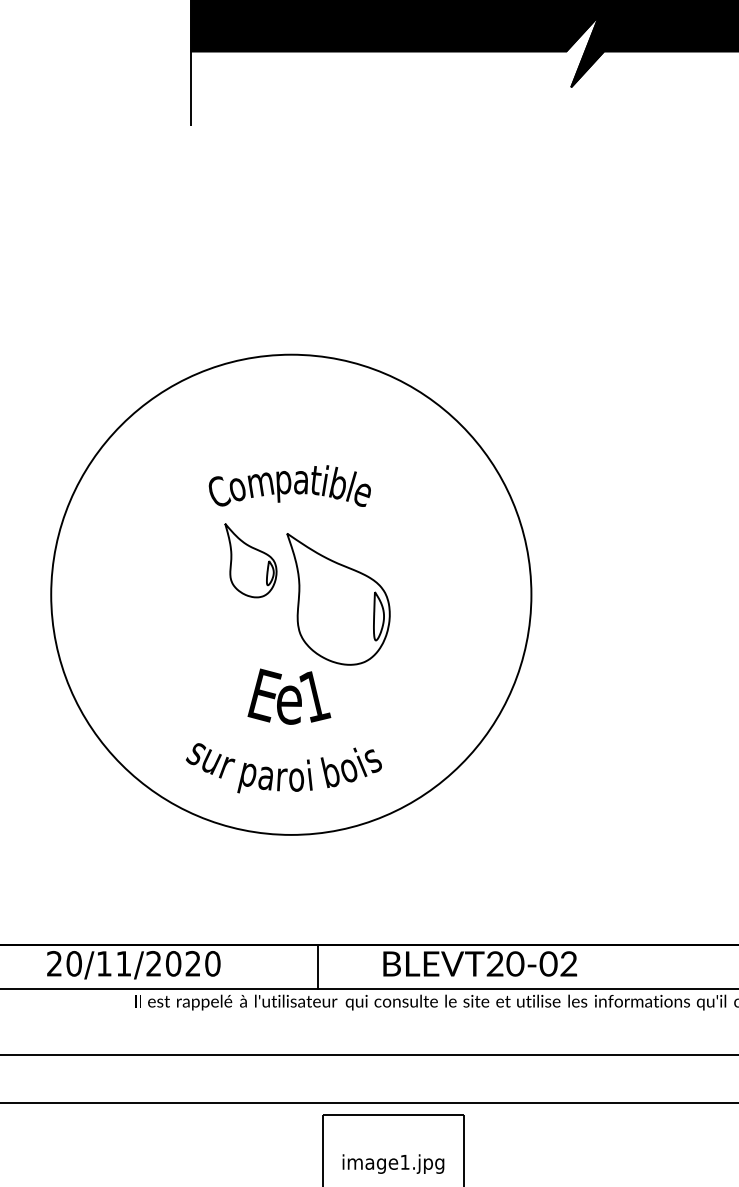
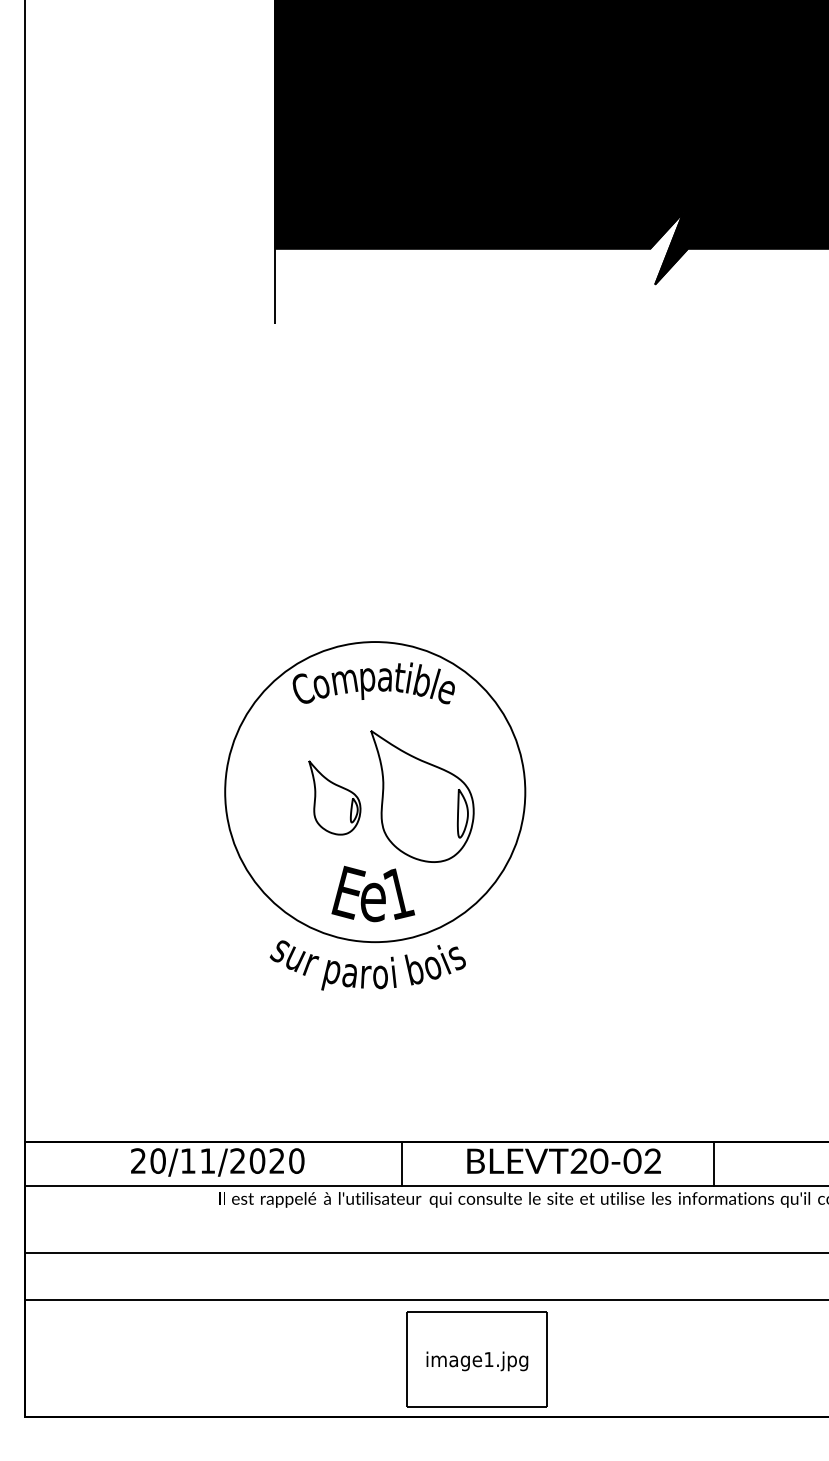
part: (250, 560) -> (334, 797), moved
circle: (291, 595) -> (375, 792), size x0.62
line: (630, 967) -> (714, 1164), added

